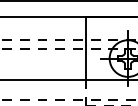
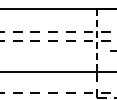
line: (86, 48) -> (97, 40), solid -> dashed

